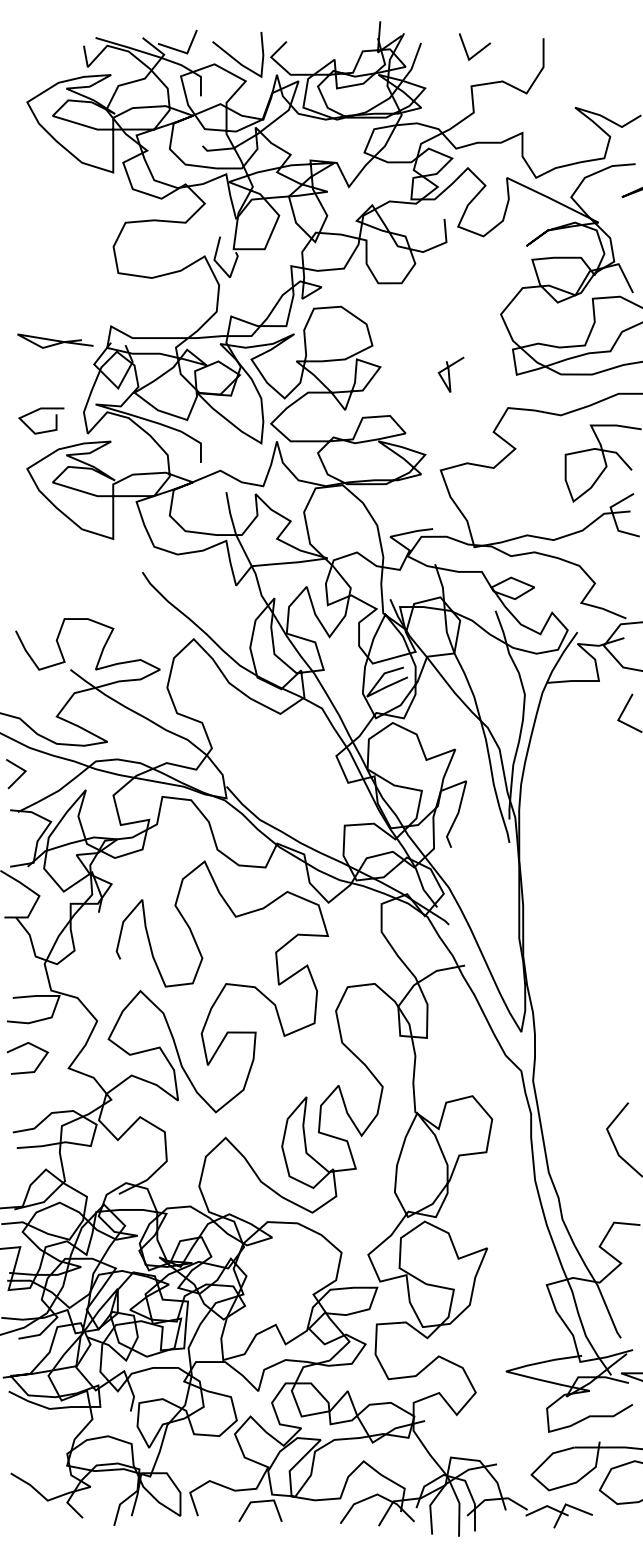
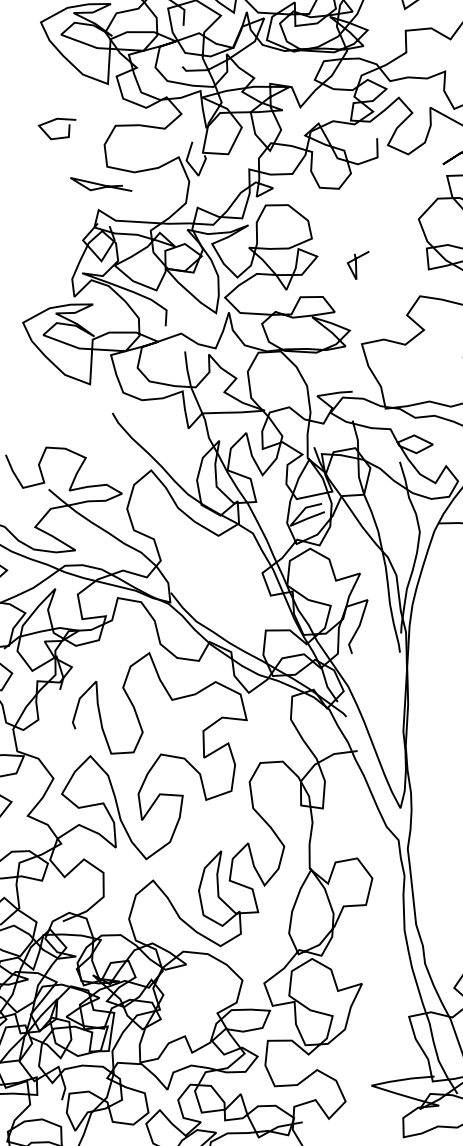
curve: (55, 340) -> (101, 184), moved
line: (449, 374) -> (356, 264), moved
curve: (39, 410) -> (55, 120), moved

